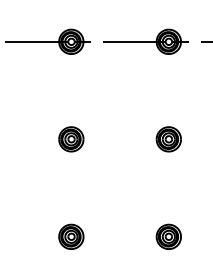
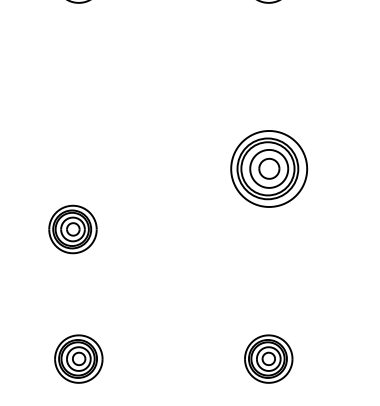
part: (71, 139) -> (73, 229), moved
part: (168, 139) -> (268, 169), size x1.6

